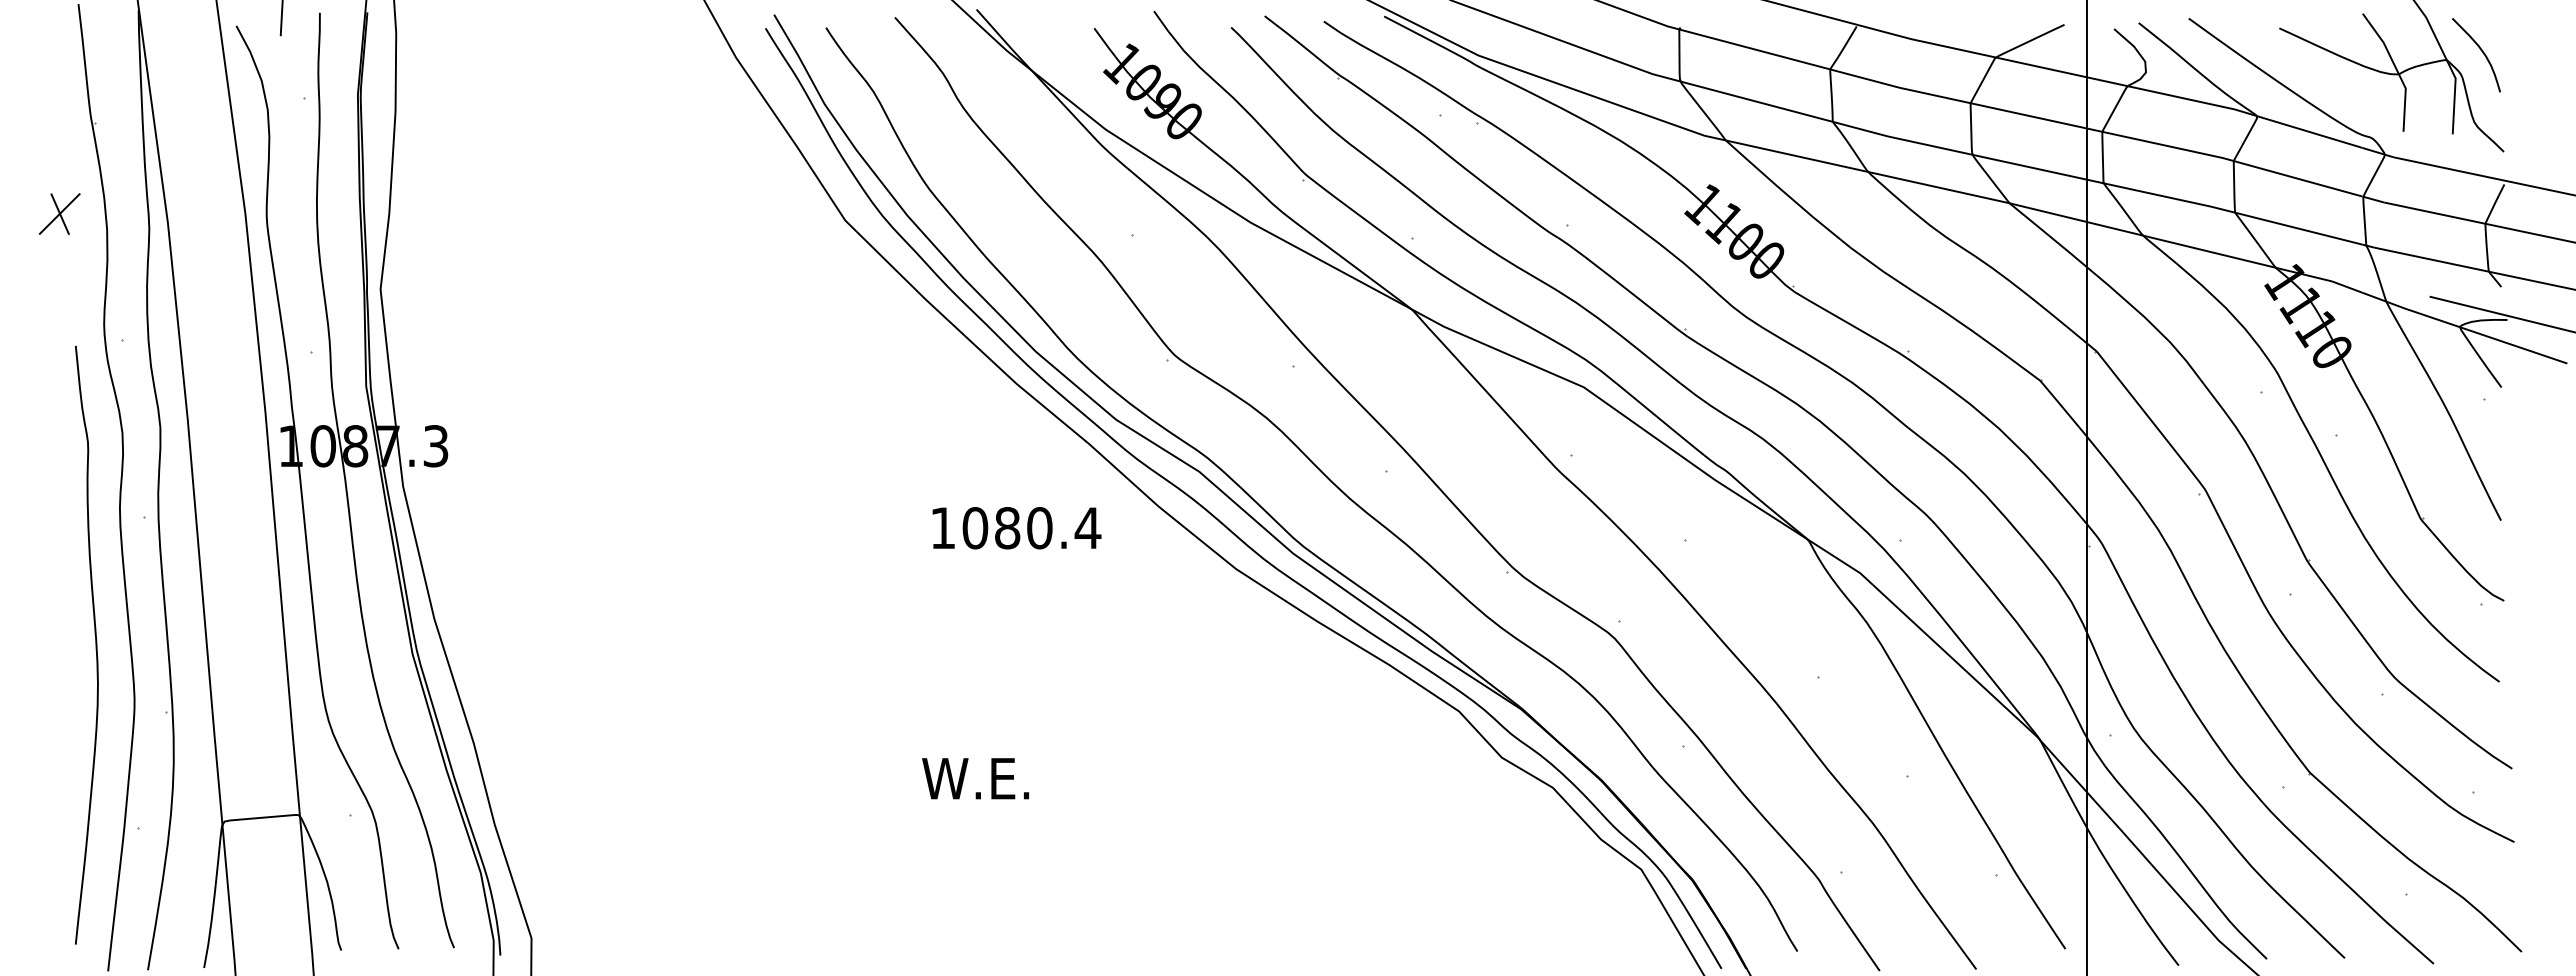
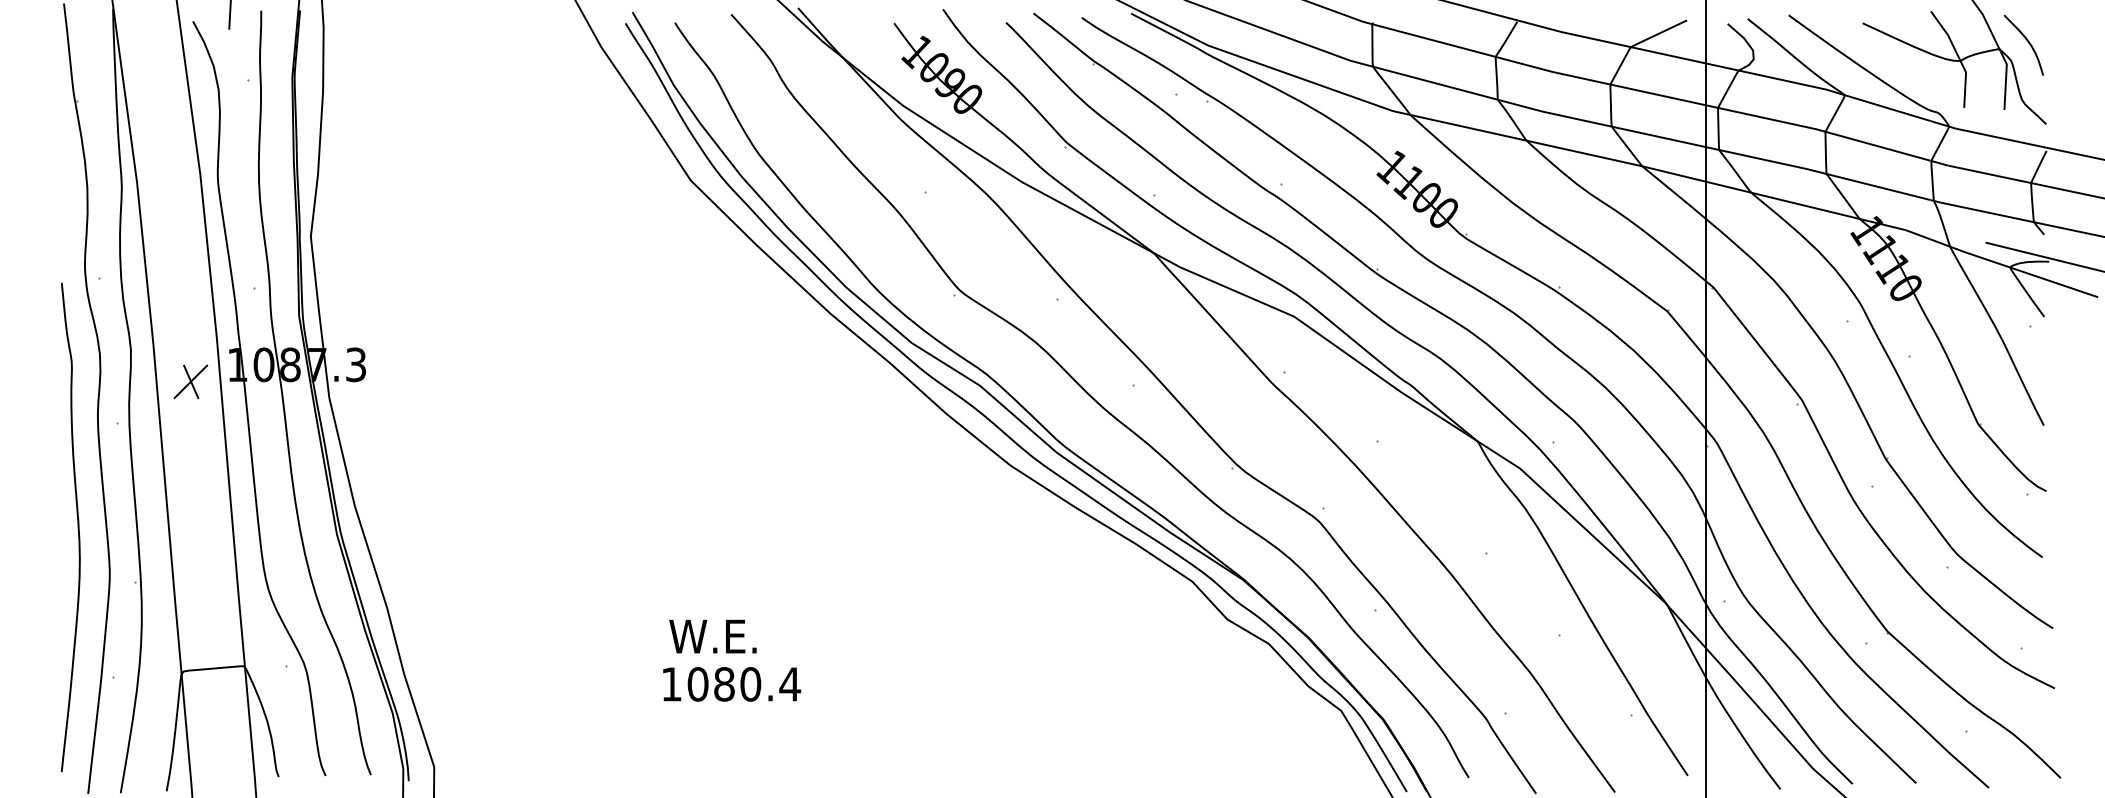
part: (59, 213) -> (190, 381), moved
text: (1016, 528) -> (731, 684), moved
text: (975, 778) -> (712, 636), moved

